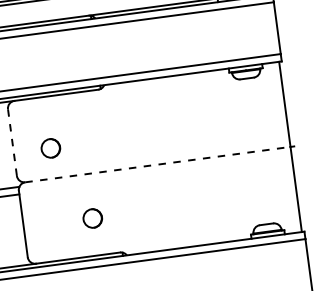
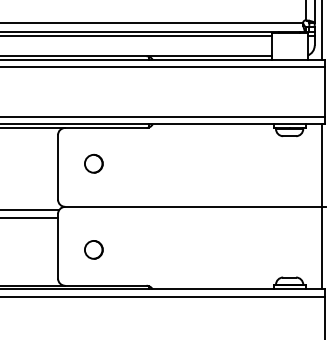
line: (12, 141) -> (58, 166), dashed -> solid
circle: (50, 148) -> (93, 163), moved
line: (157, 164) -> (193, 206), dashed -> solid
circle: (92, 218) -> (93, 249), moved

